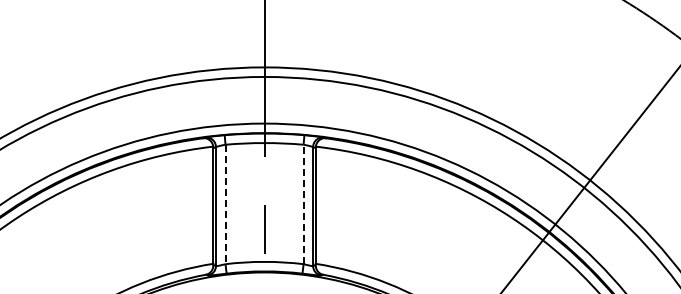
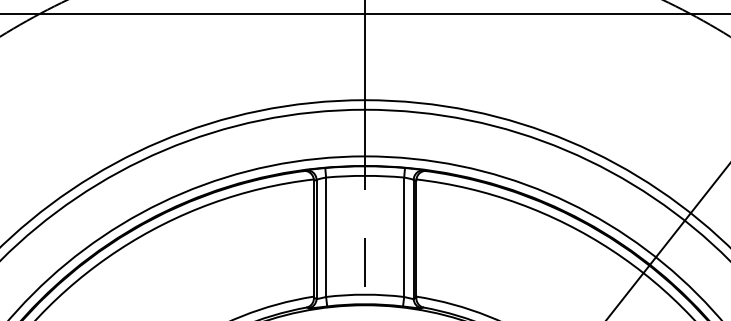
line: (225, 204) -> (326, 237), dashed -> solid
line: (303, 204) -> (404, 237), dashed -> solid

